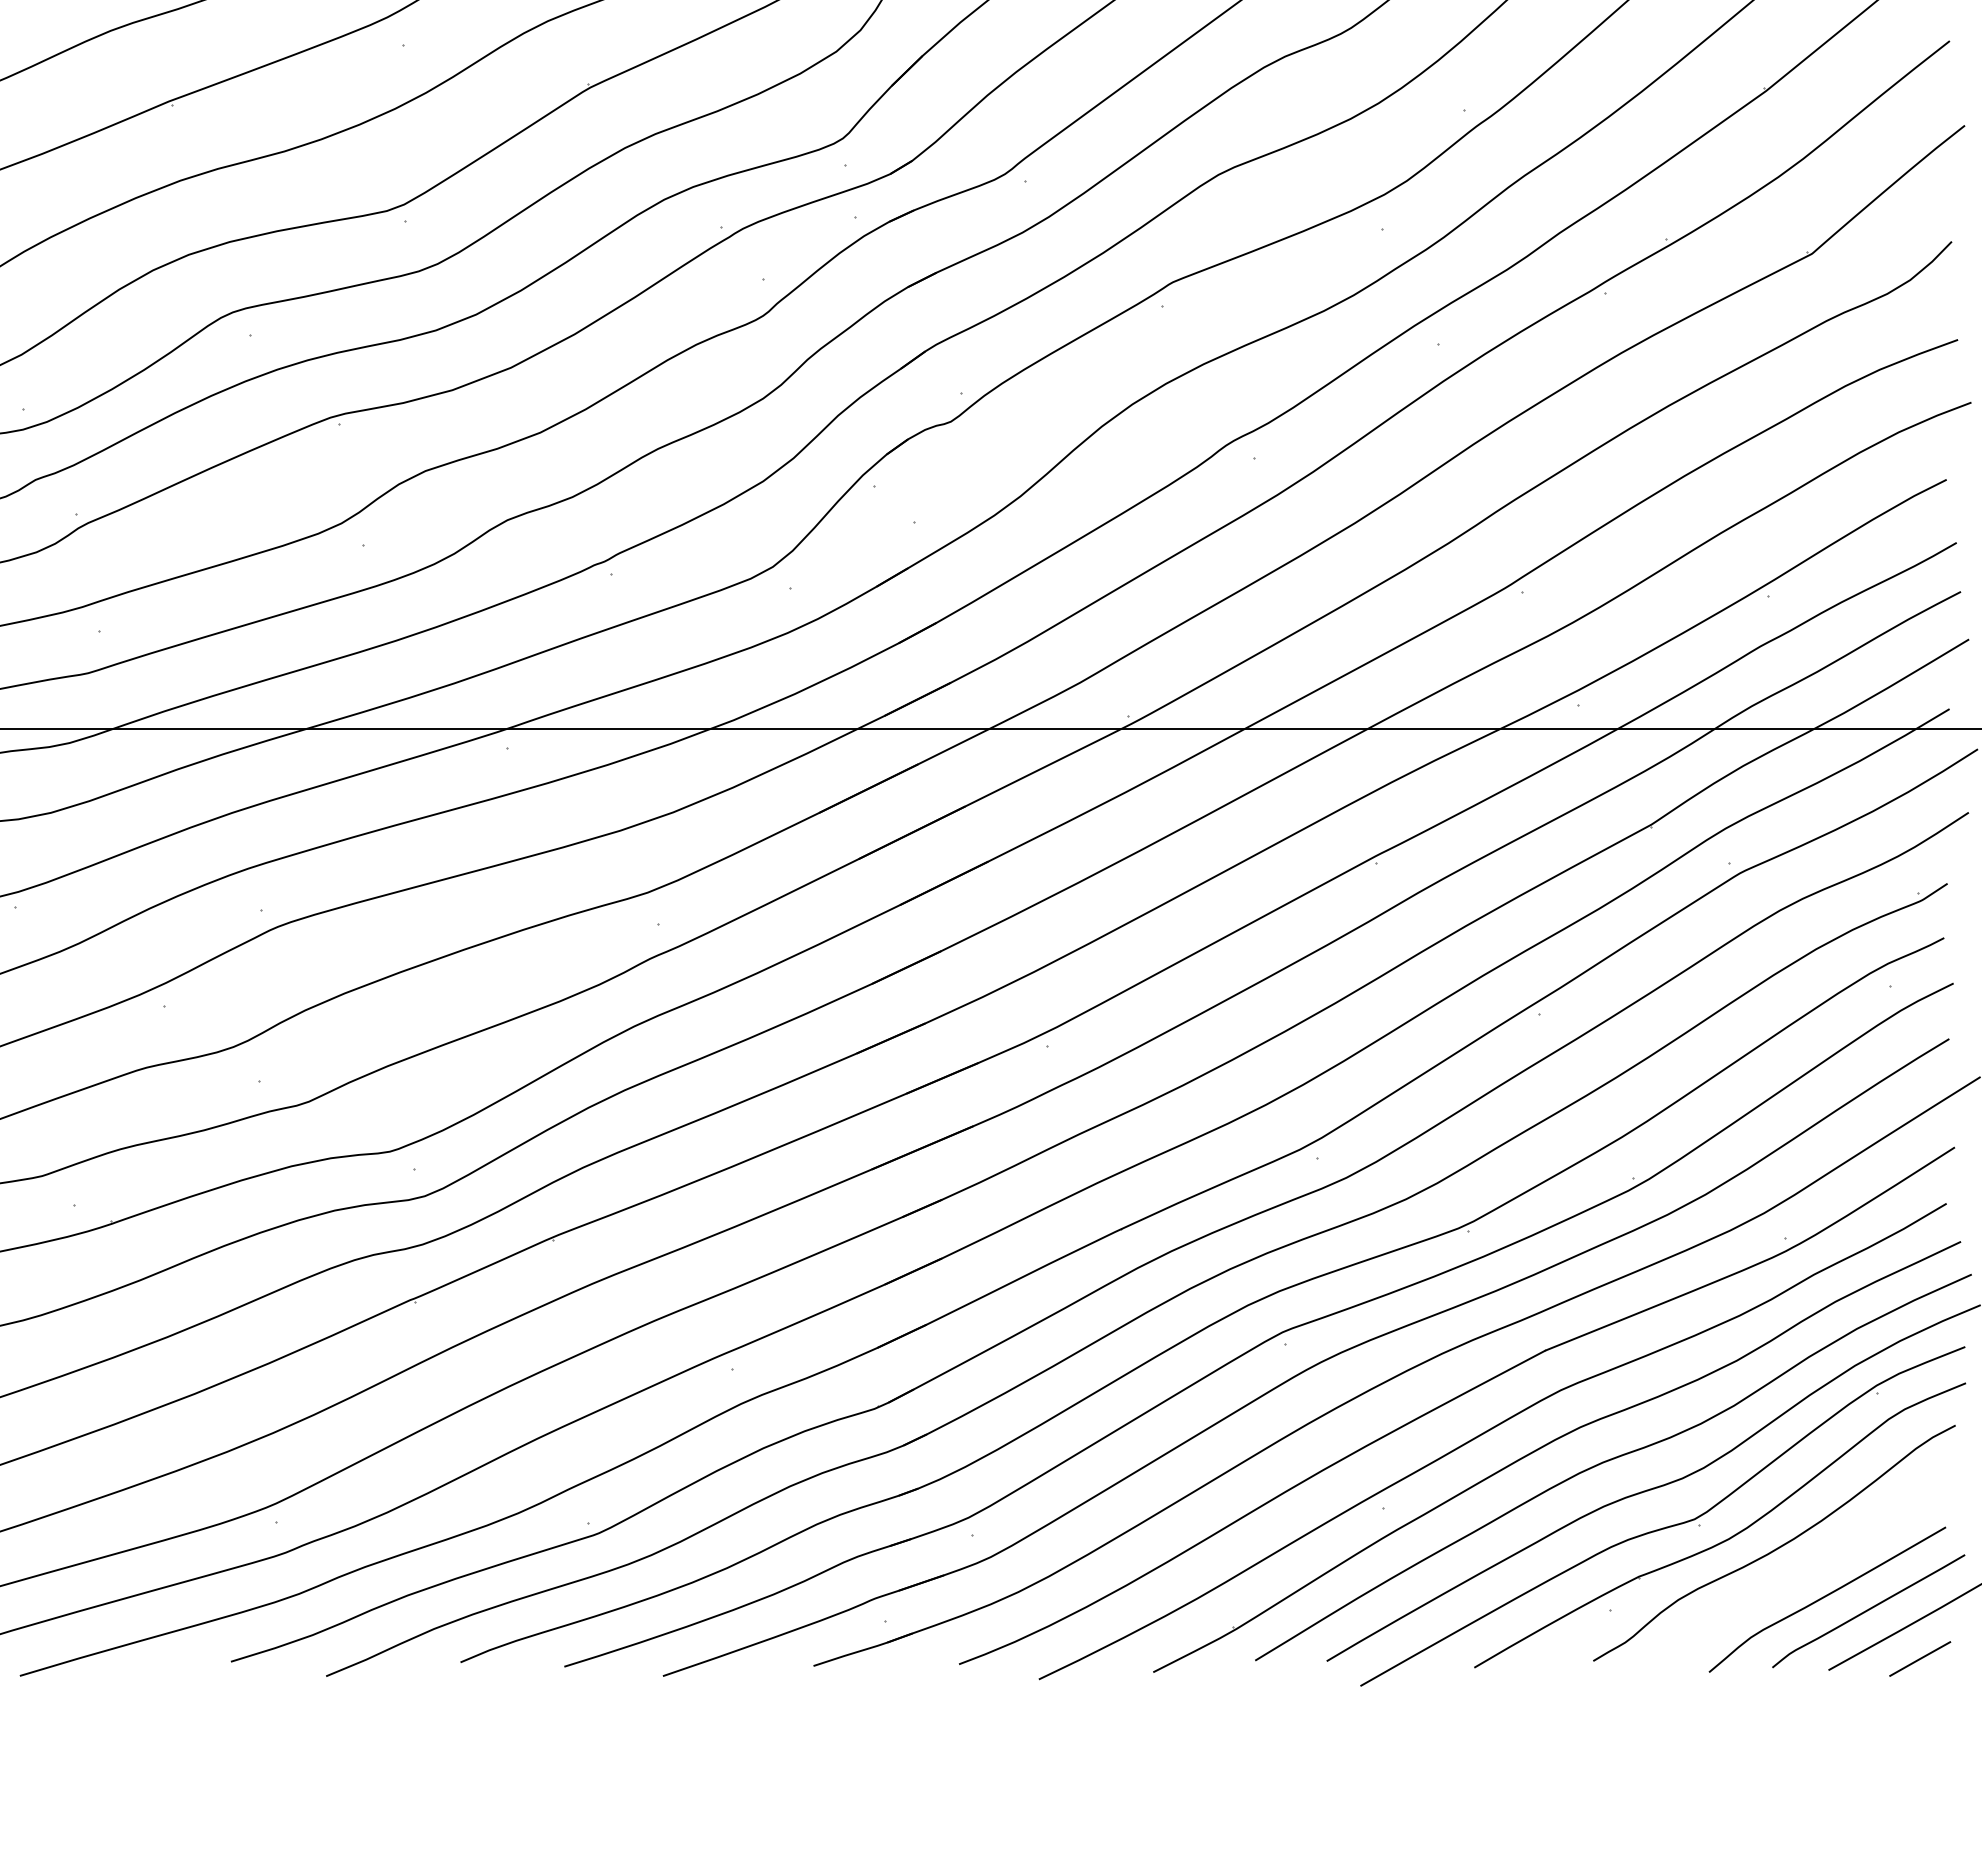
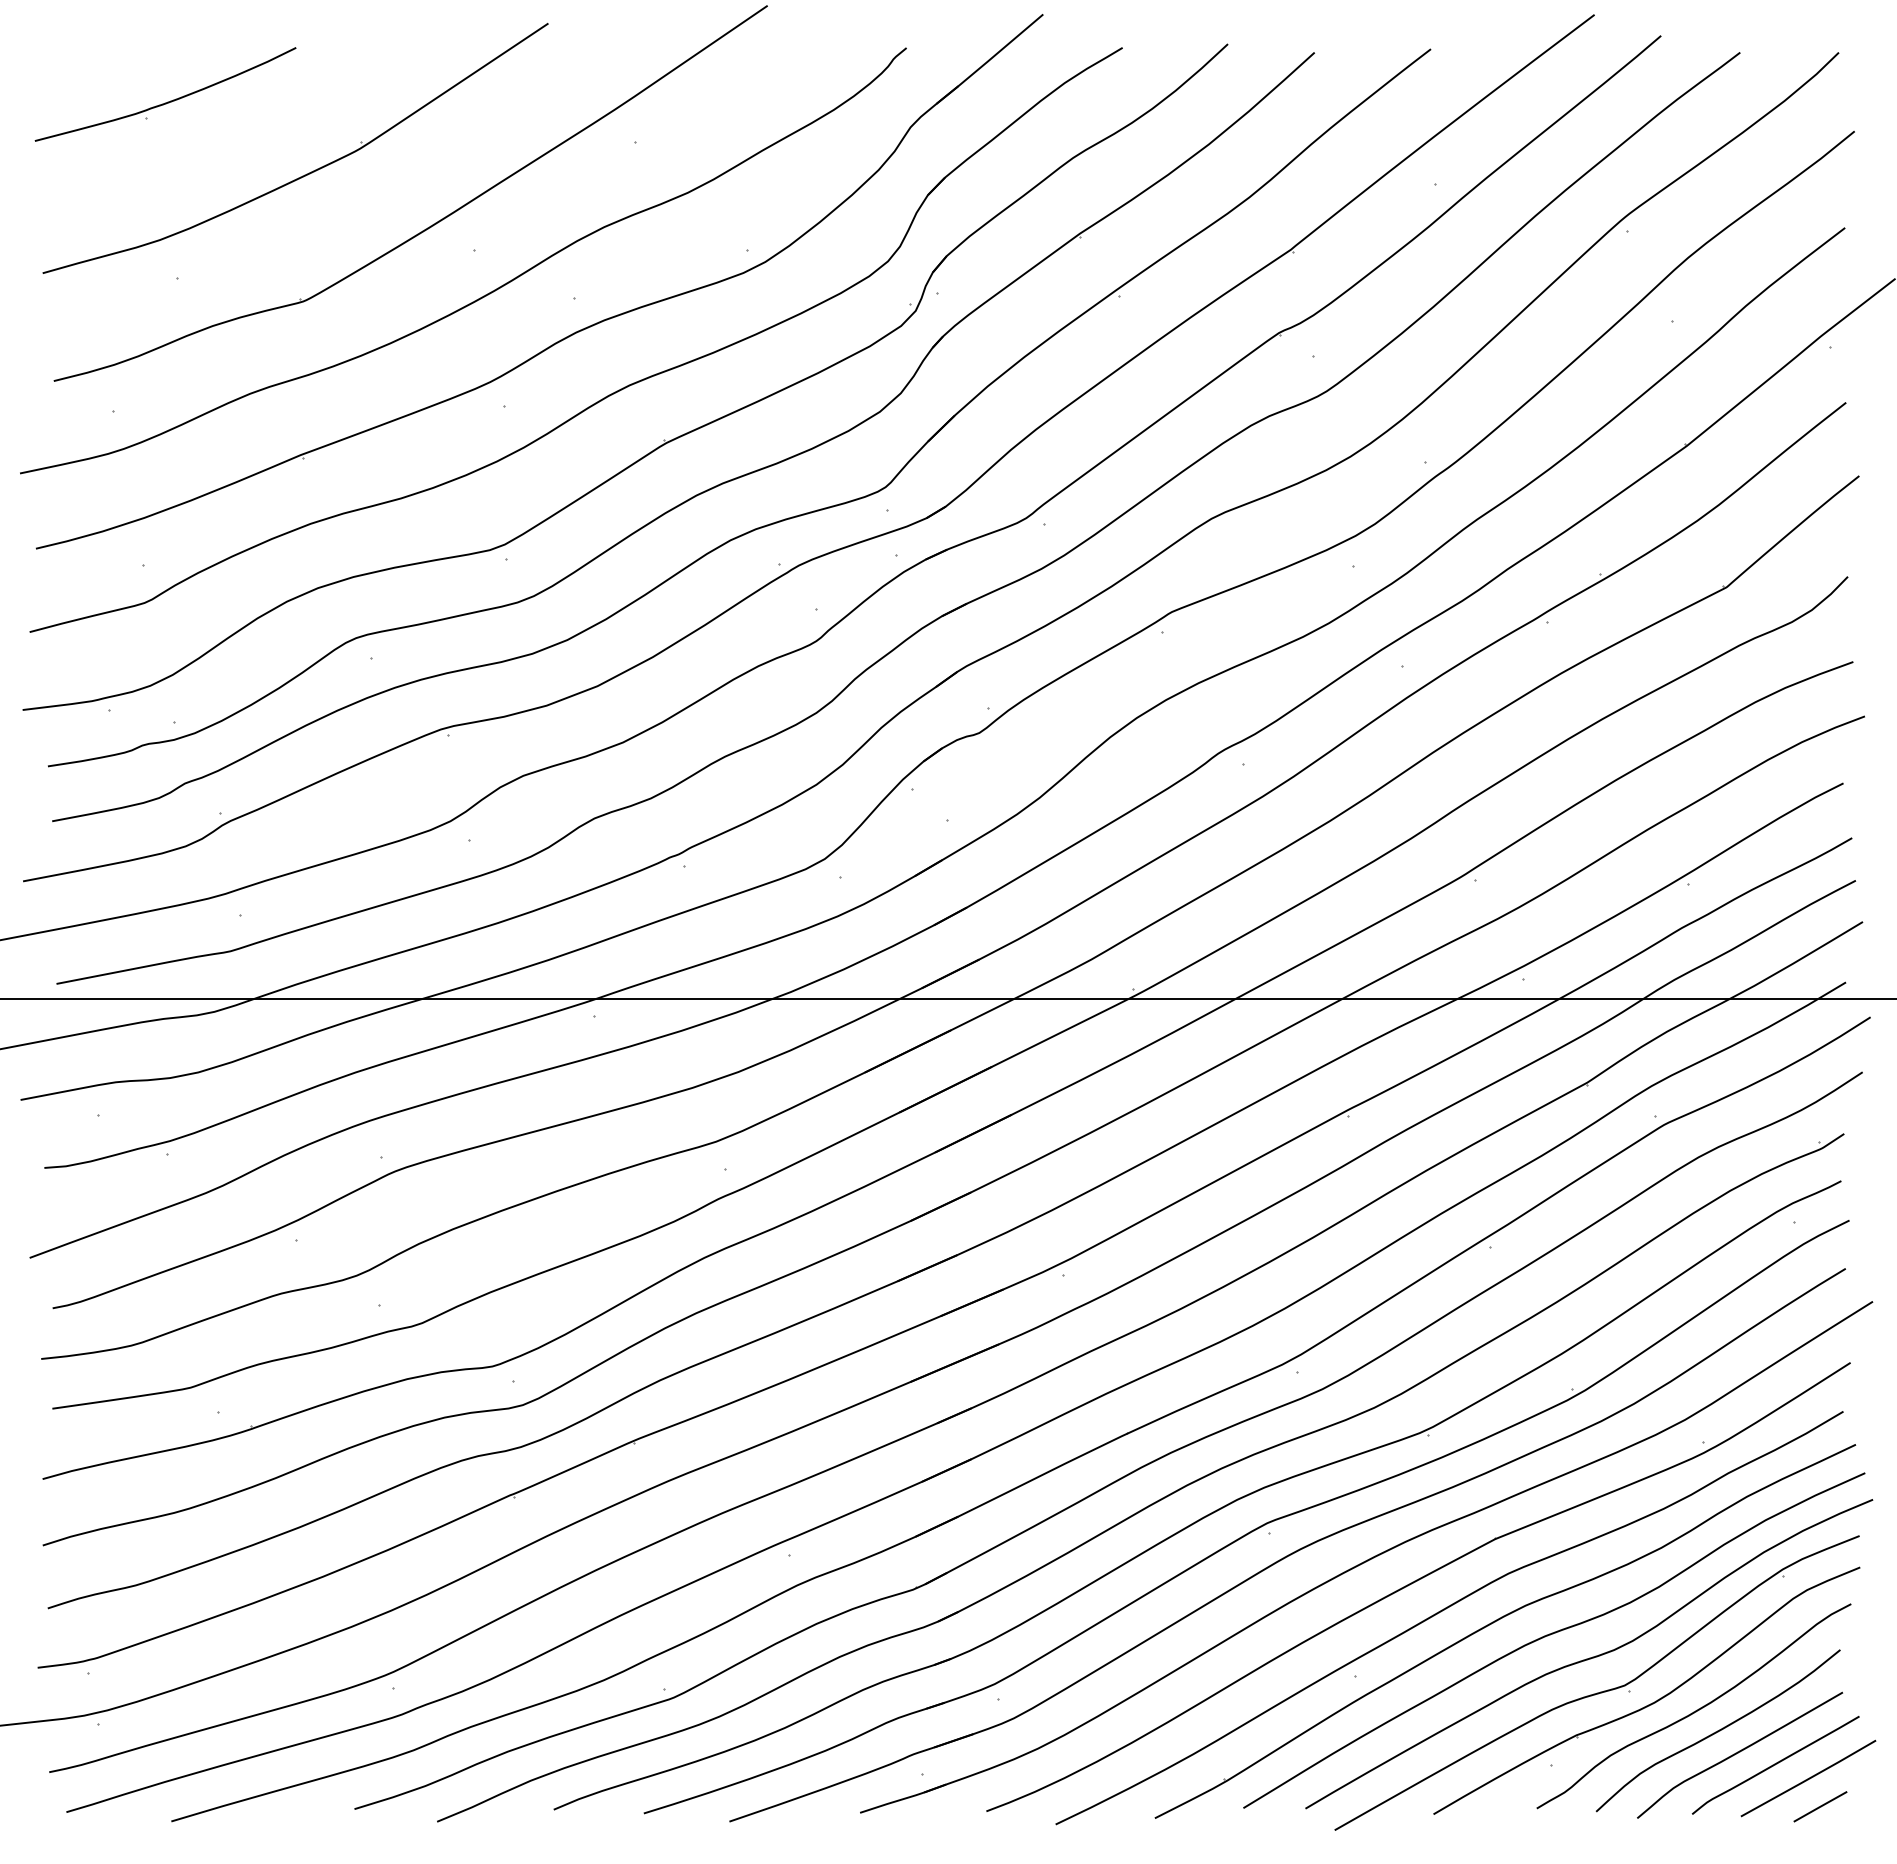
curve: (1801, 1571) -> (1717, 1730), added

